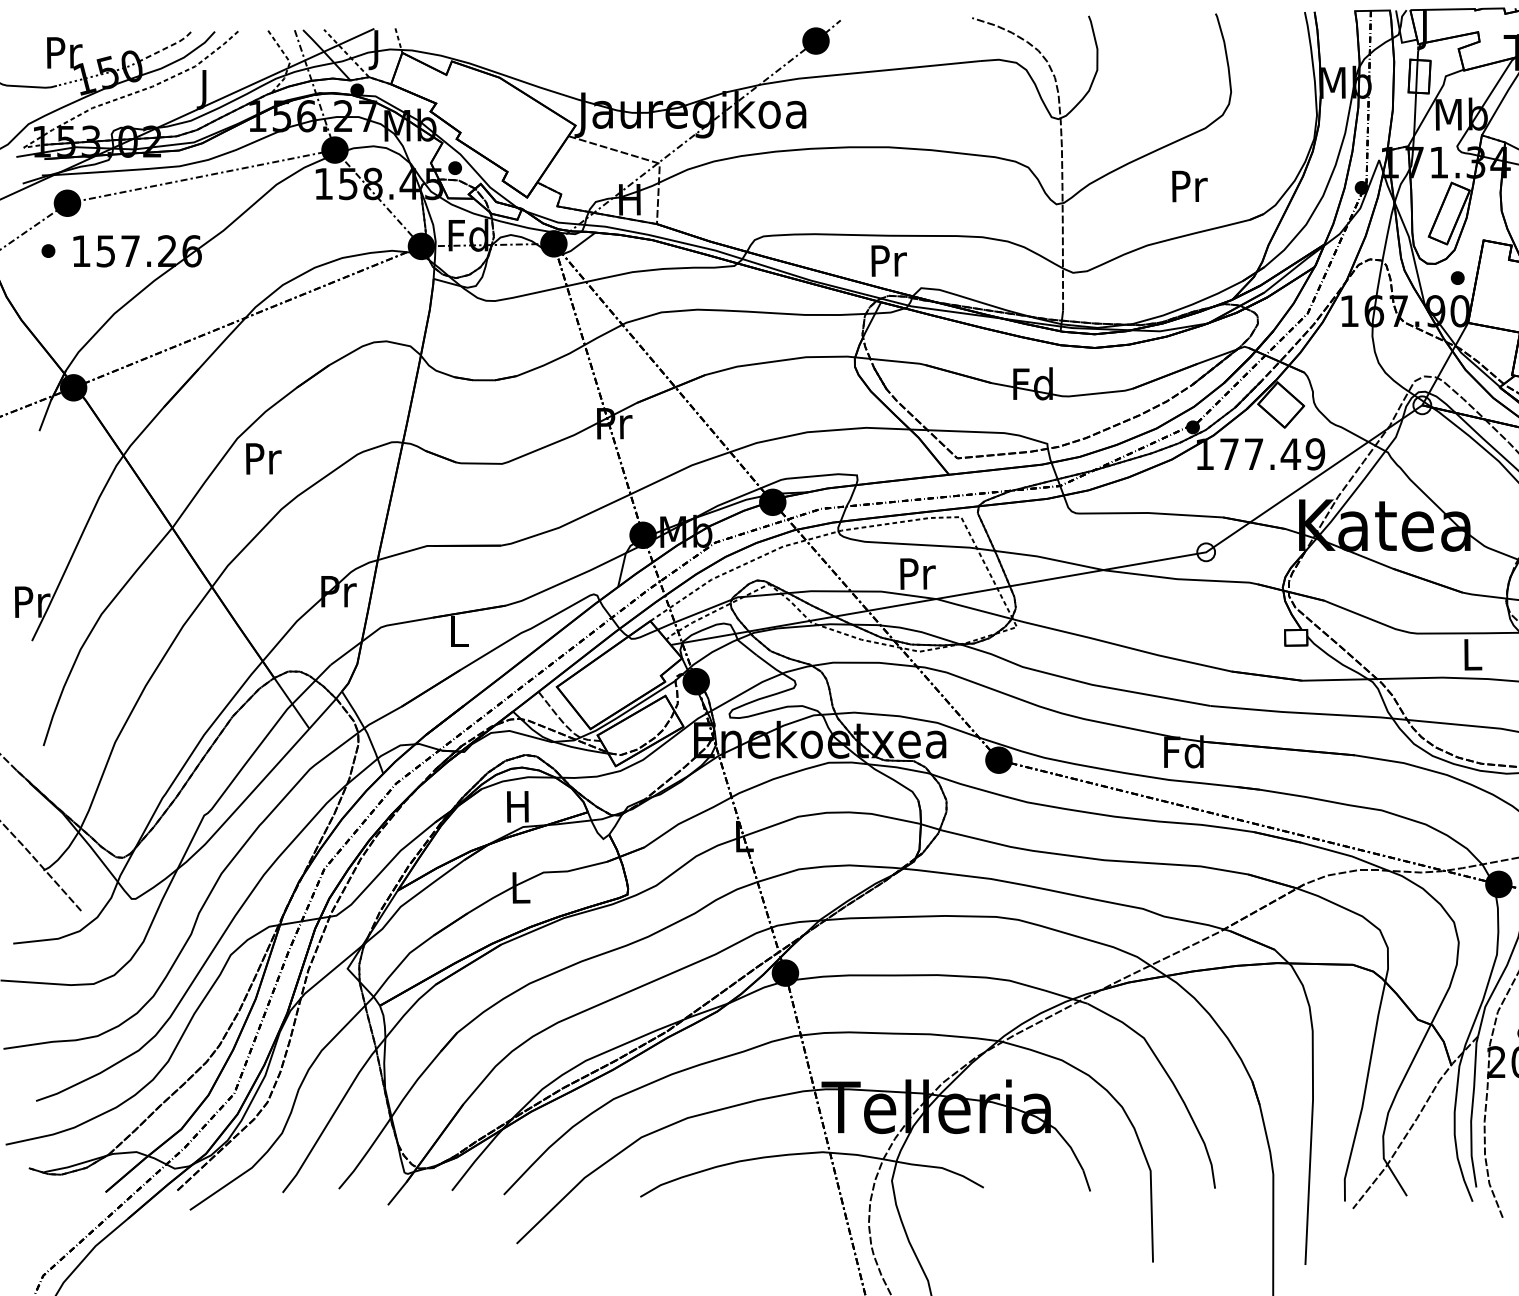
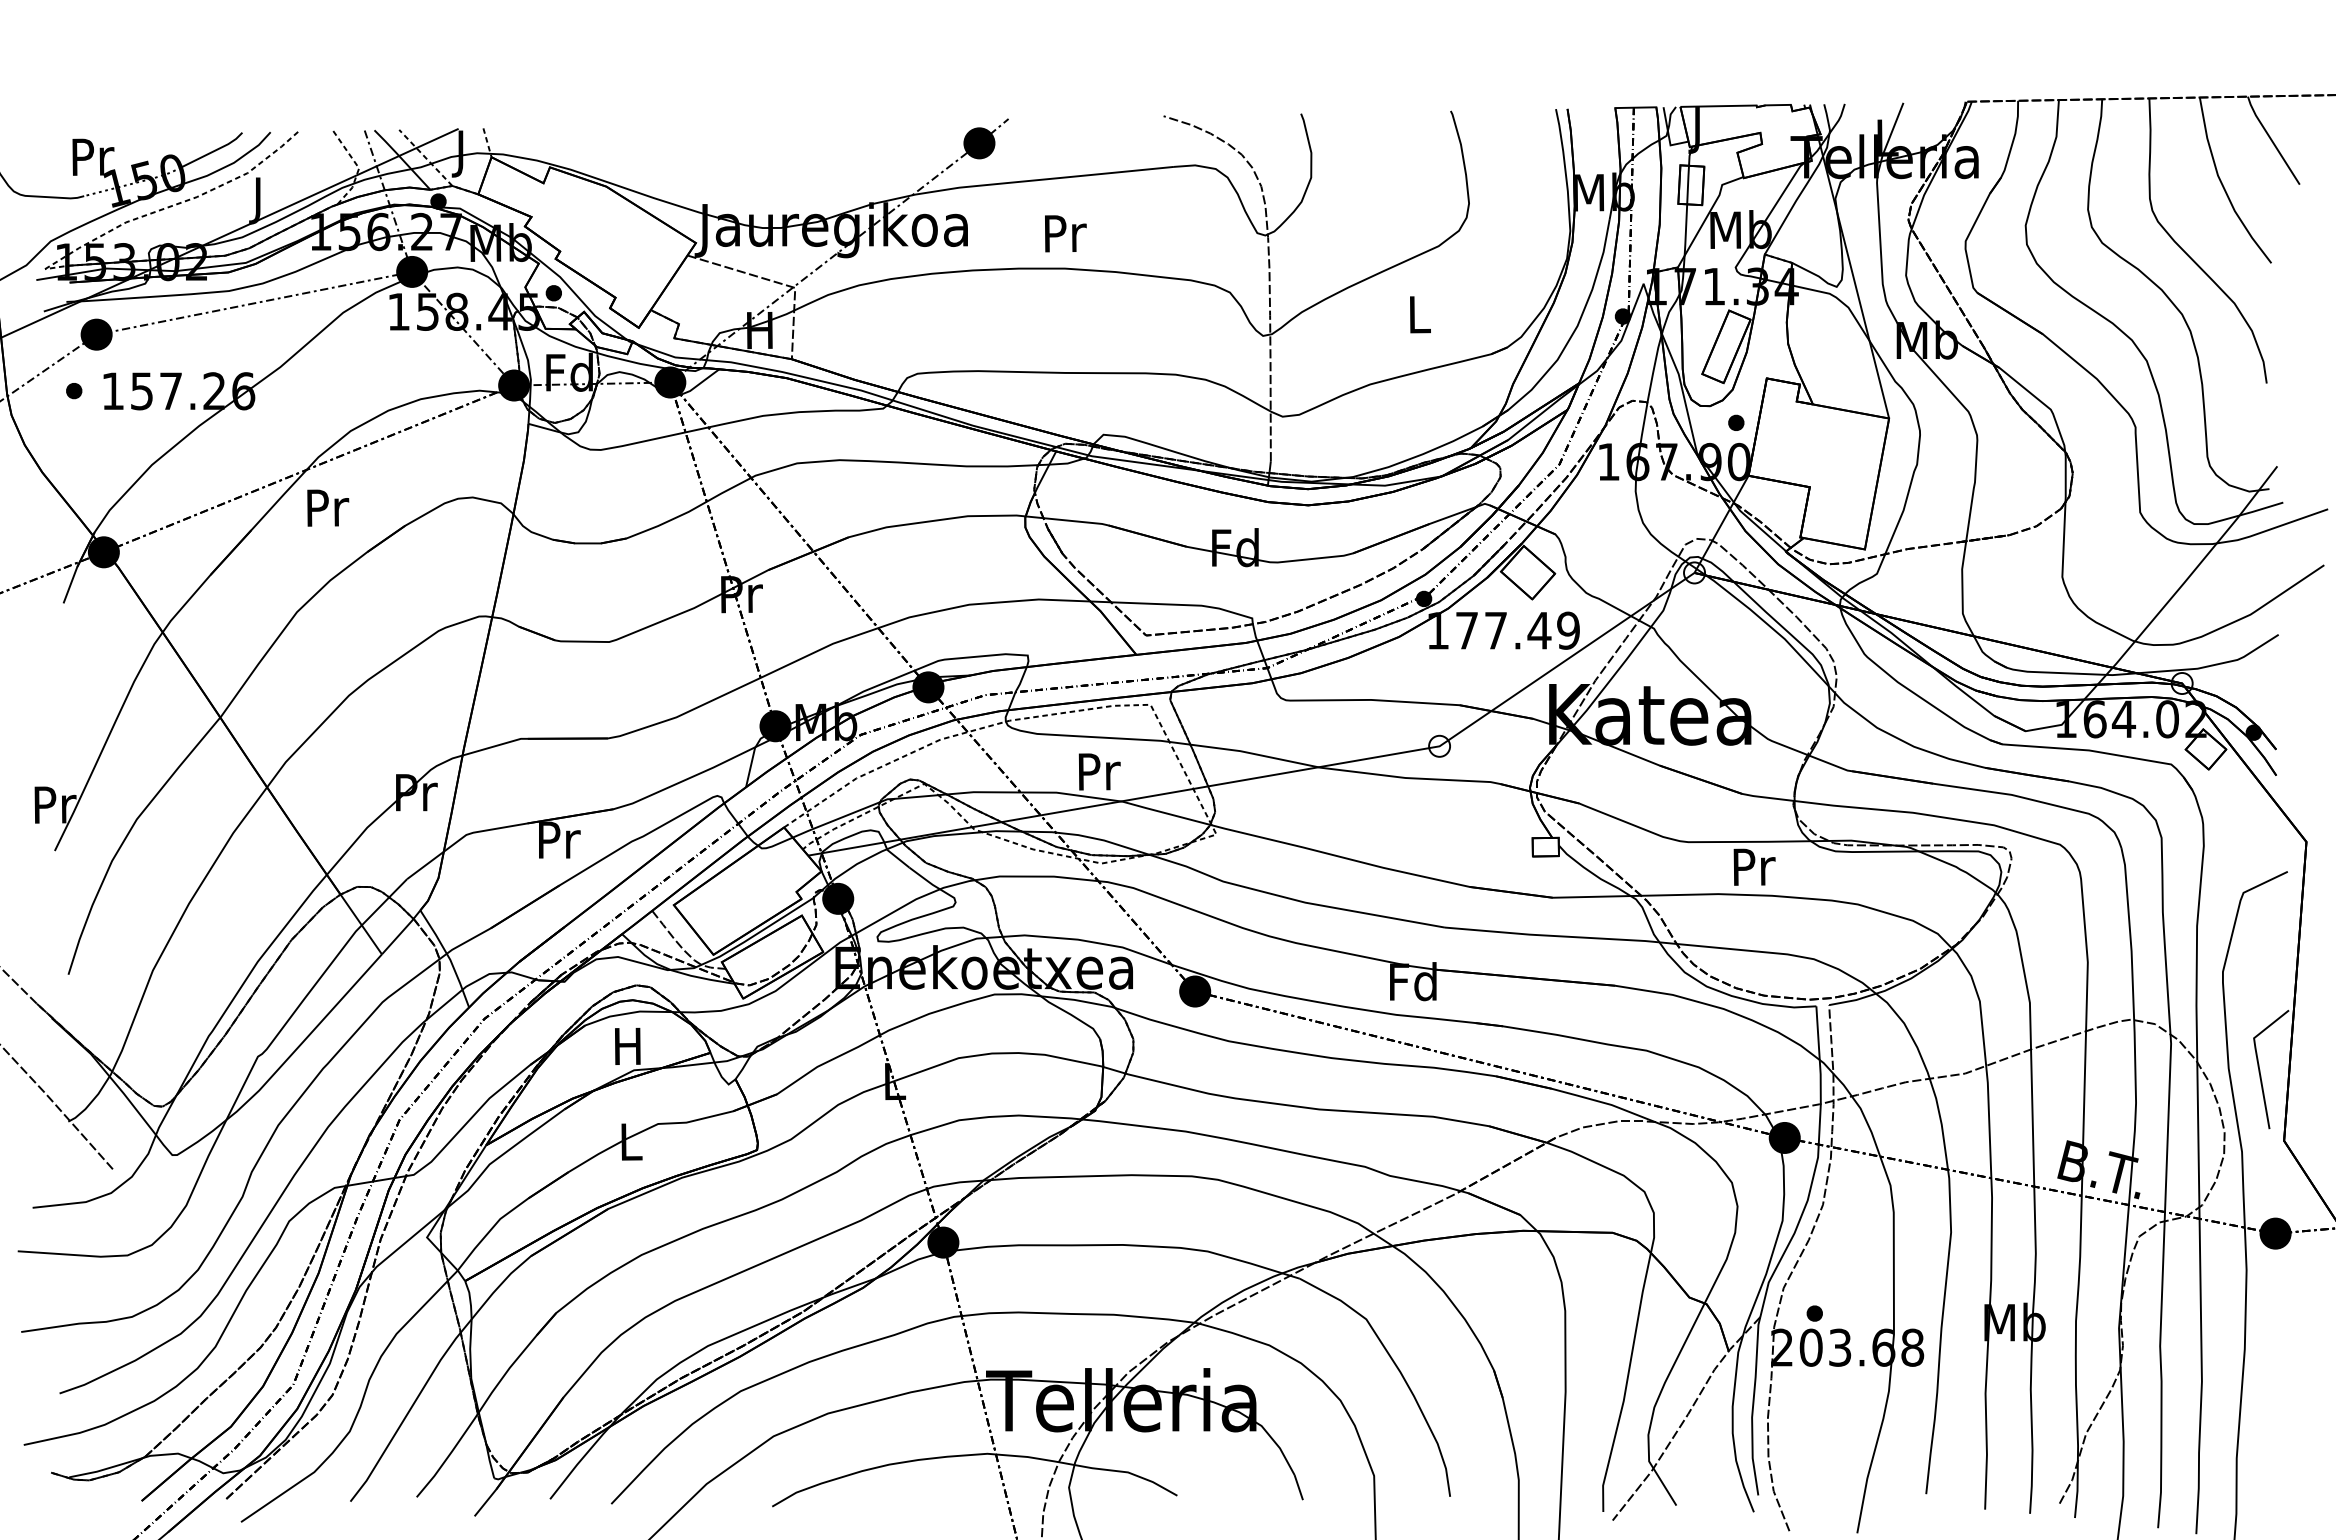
line: (167, 47) -> (214, 151), dashed -> solid
text: (1189, 186) -> (1420, 314), Pr -> L
text: (888, 260) -> (1065, 233), moved
text: (264, 458) -> (328, 507), moved
text: (459, 631) -> (559, 839), L -> Pr
text: (1473, 654) -> (1754, 866), L -> Pr

